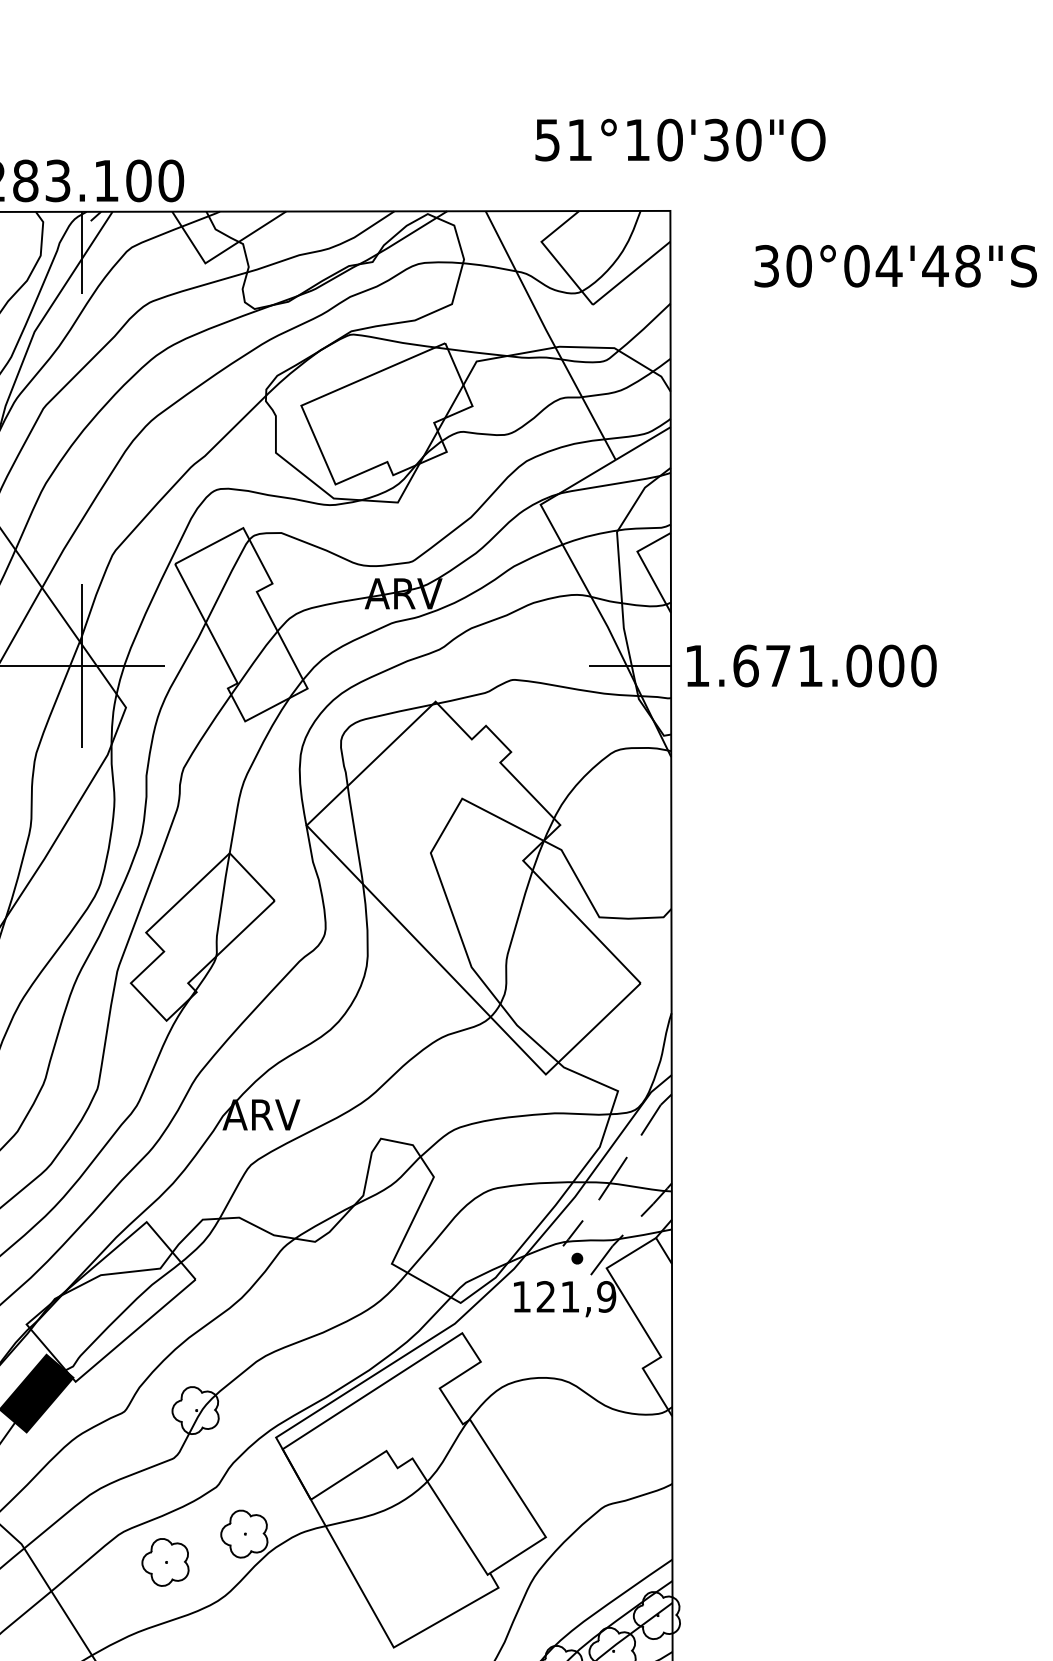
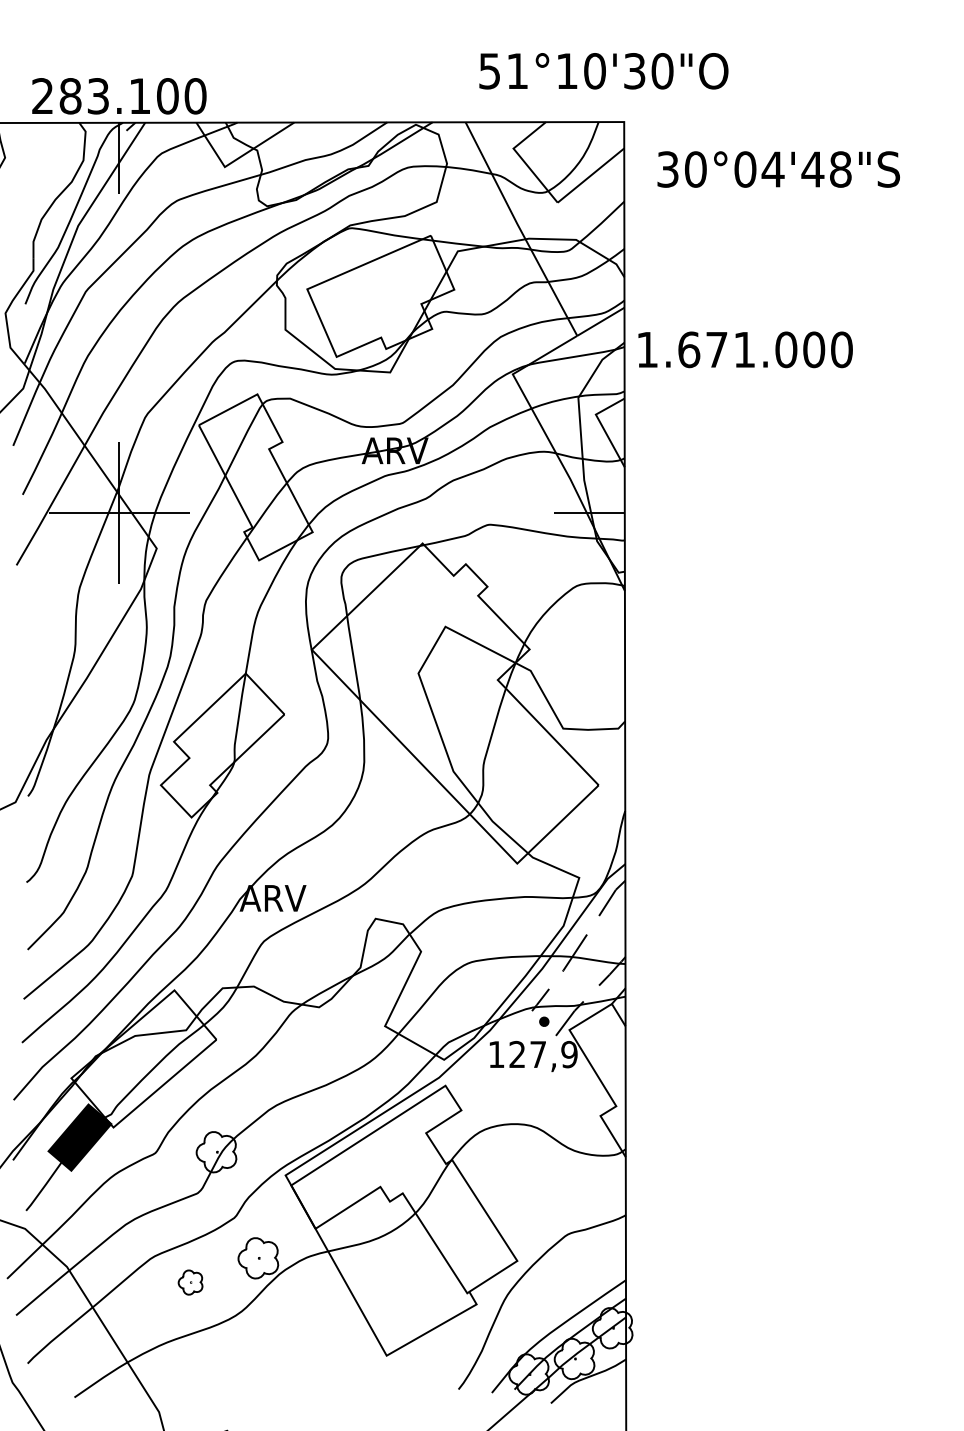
text: (680, 140) -> (603, 71), moved
text: (895, 266) -> (778, 169), moved
text: (811, 665) -> (745, 349), moved
text: (569, 1296) -> (537, 1054), 121,9 -> 127,9
part: (165, 1562) -> (190, 1282), size x0.6

